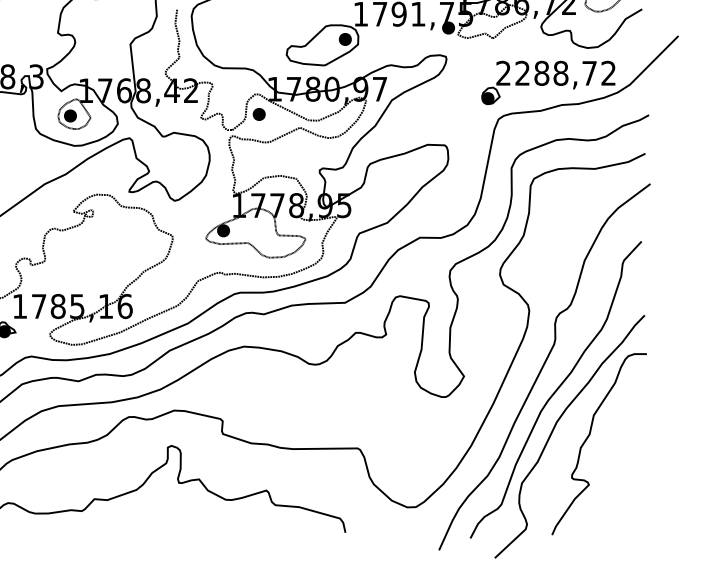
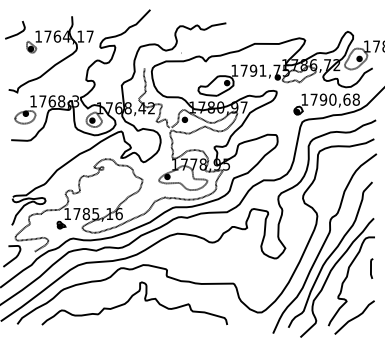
text: (556, 72) -> (330, 99), 2288,72 -> 1790,68
part: (627, 497) -> (365, 307), added

